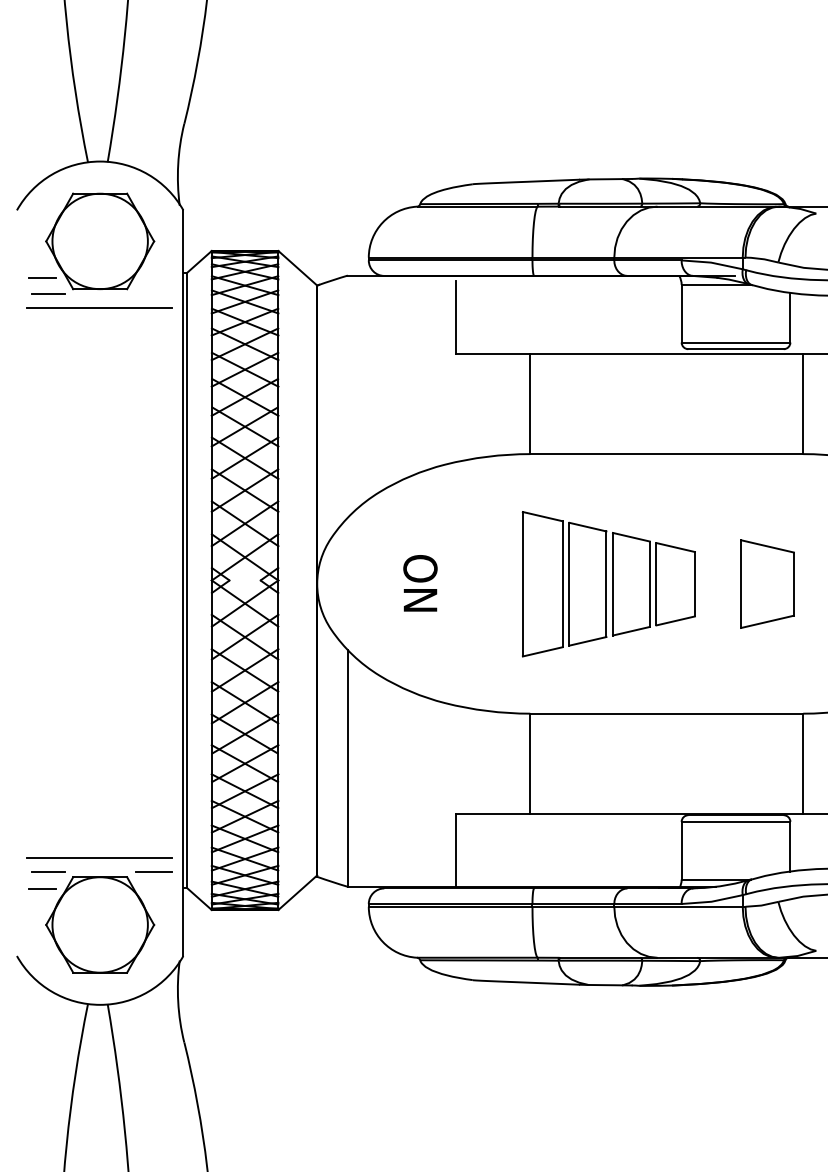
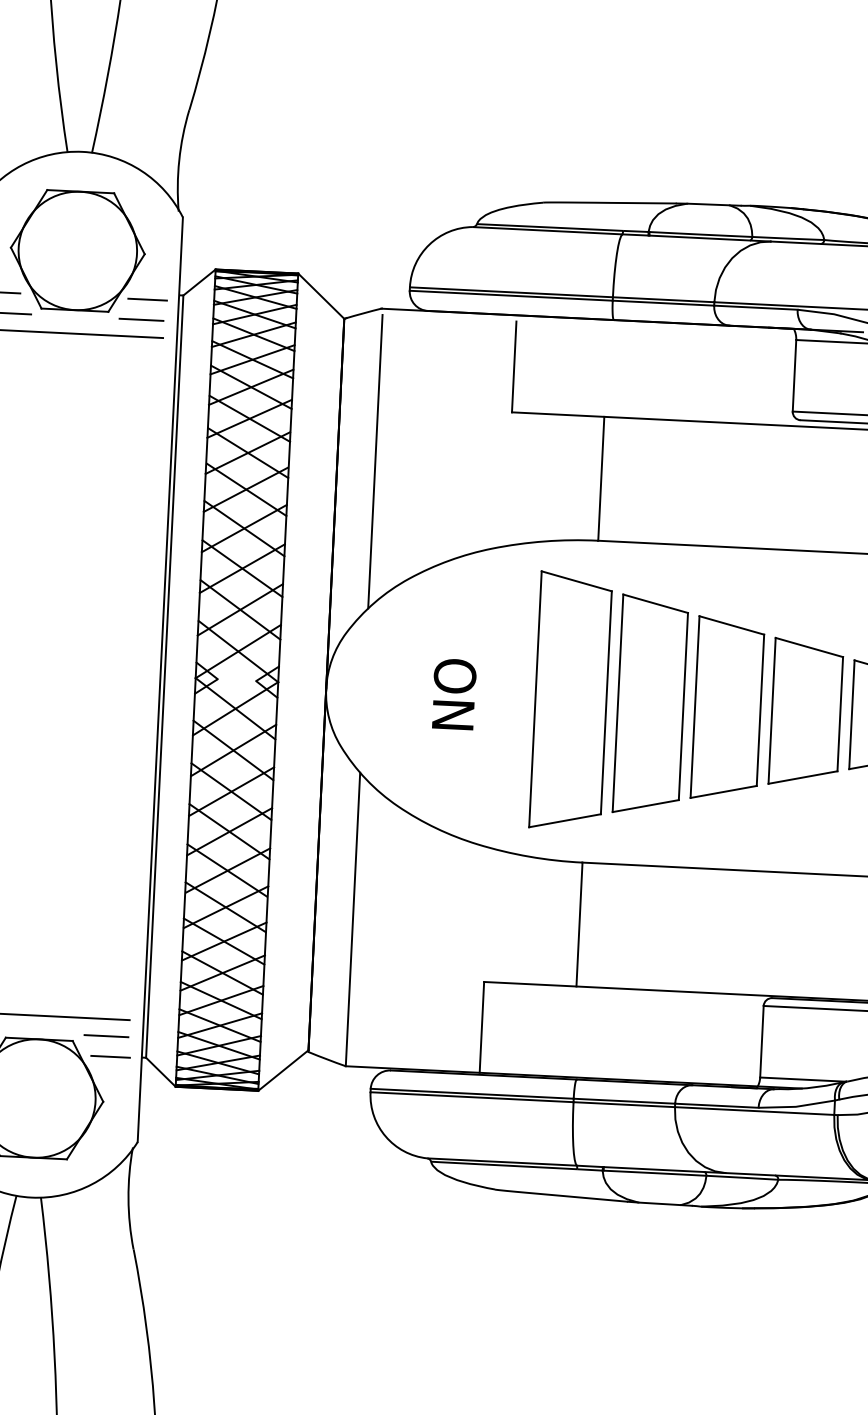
line: (157, 277) -> (146, 299), added
line: (153, 294) -> (140, 319), added
line: (347, 398) -> (374, 460), added
part: (608, 584) -> (687, 707), size x1.43
line: (157, 888) -> (109, 1056), added

